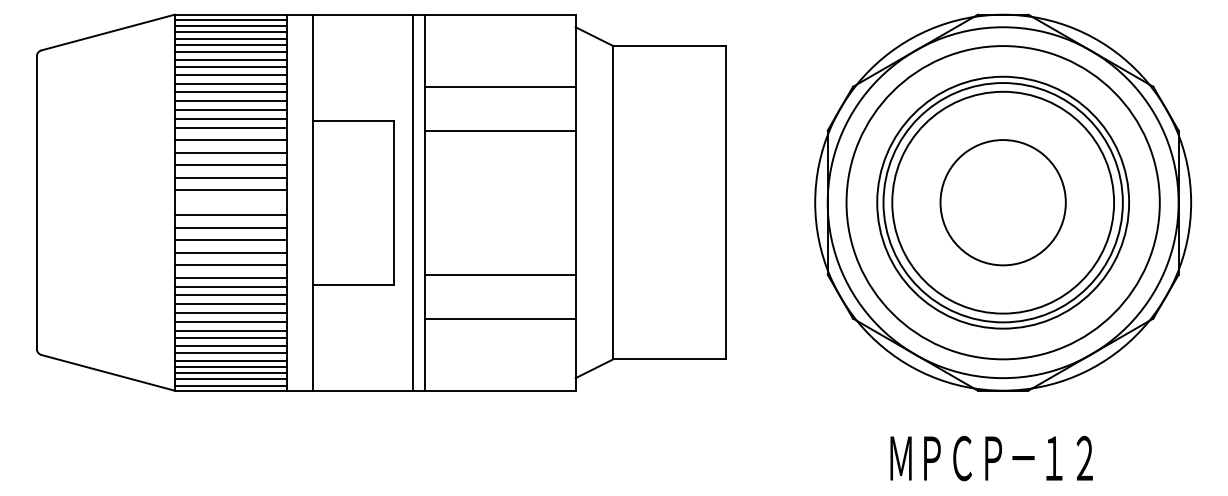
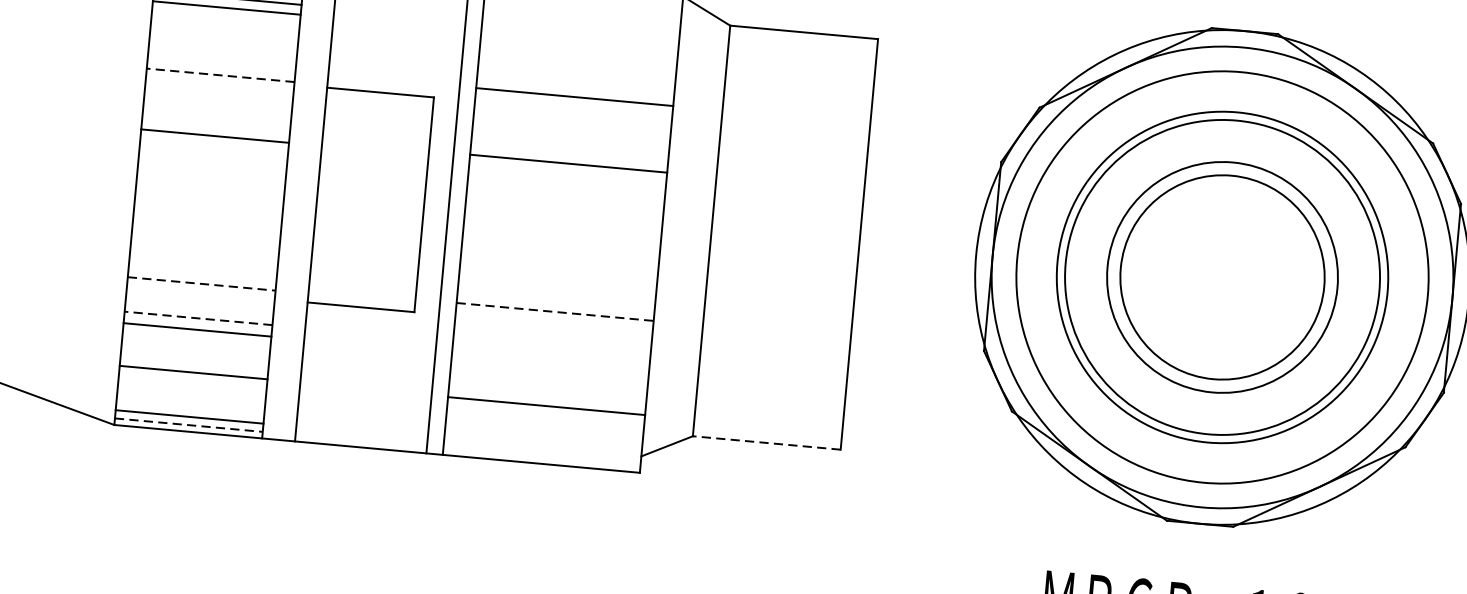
line: (230, 74) -> (225, 17), removed
line: (230, 83) -> (224, 29), removed
line: (500, 86) -> (574, 96), moved
line: (230, 92) -> (223, 40), removed
line: (230, 101) -> (222, 52), removed
line: (230, 109) -> (221, 63), removed
line: (230, 118) -> (219, 74), solid -> dashed
line: (230, 127) -> (218, 86), removed
line: (500, 130) -> (568, 163), moved
line: (230, 140) -> (217, 103), removed
line: (230, 152) -> (215, 119), removed
line: (230, 177) -> (212, 152), removed
line: (230, 190) -> (211, 169), removed
circle: (1002, 202) -> (1221, 277), size x1.4
circle: (1003, 202) -> (1222, 277), size x0.7
line: (230, 215) -> (208, 202), removed
line: (230, 227) -> (206, 217), removed
line: (230, 240) -> (205, 234), removed
line: (230, 252) -> (203, 250), removed
line: (230, 265) -> (202, 267), removed
line: (501, 274) -> (556, 311), solid -> dashed
line: (231, 277) -> (202, 283), solid -> dashed
line: (230, 286) -> (199, 295), removed
line: (230, 295) -> (198, 306), removed
line: (230, 304) -> (197, 318), solid -> dashed
line: (500, 318) -> (546, 405), moved
line: (230, 321) -> (195, 340), removed
line: (230, 330) -> (194, 352), removed
line: (230, 338) -> (193, 363), removed
line: (230, 353) -> (191, 382), removed
line: (669, 359) -> (766, 443), solid -> dashed
line: (230, 360) -> (191, 392), removed
line: (230, 366) -> (190, 399), removed
line: (230, 373) -> (189, 409), removed
line: (231, 385) -> (189, 424), solid -> dashed

